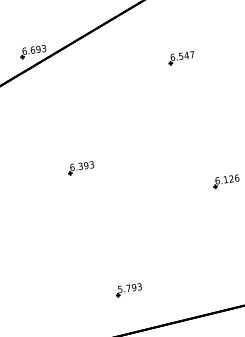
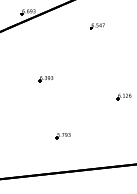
part: (181, 58) -> (97, 26), moved
part: (127, 291) -> (62, 136), moved

